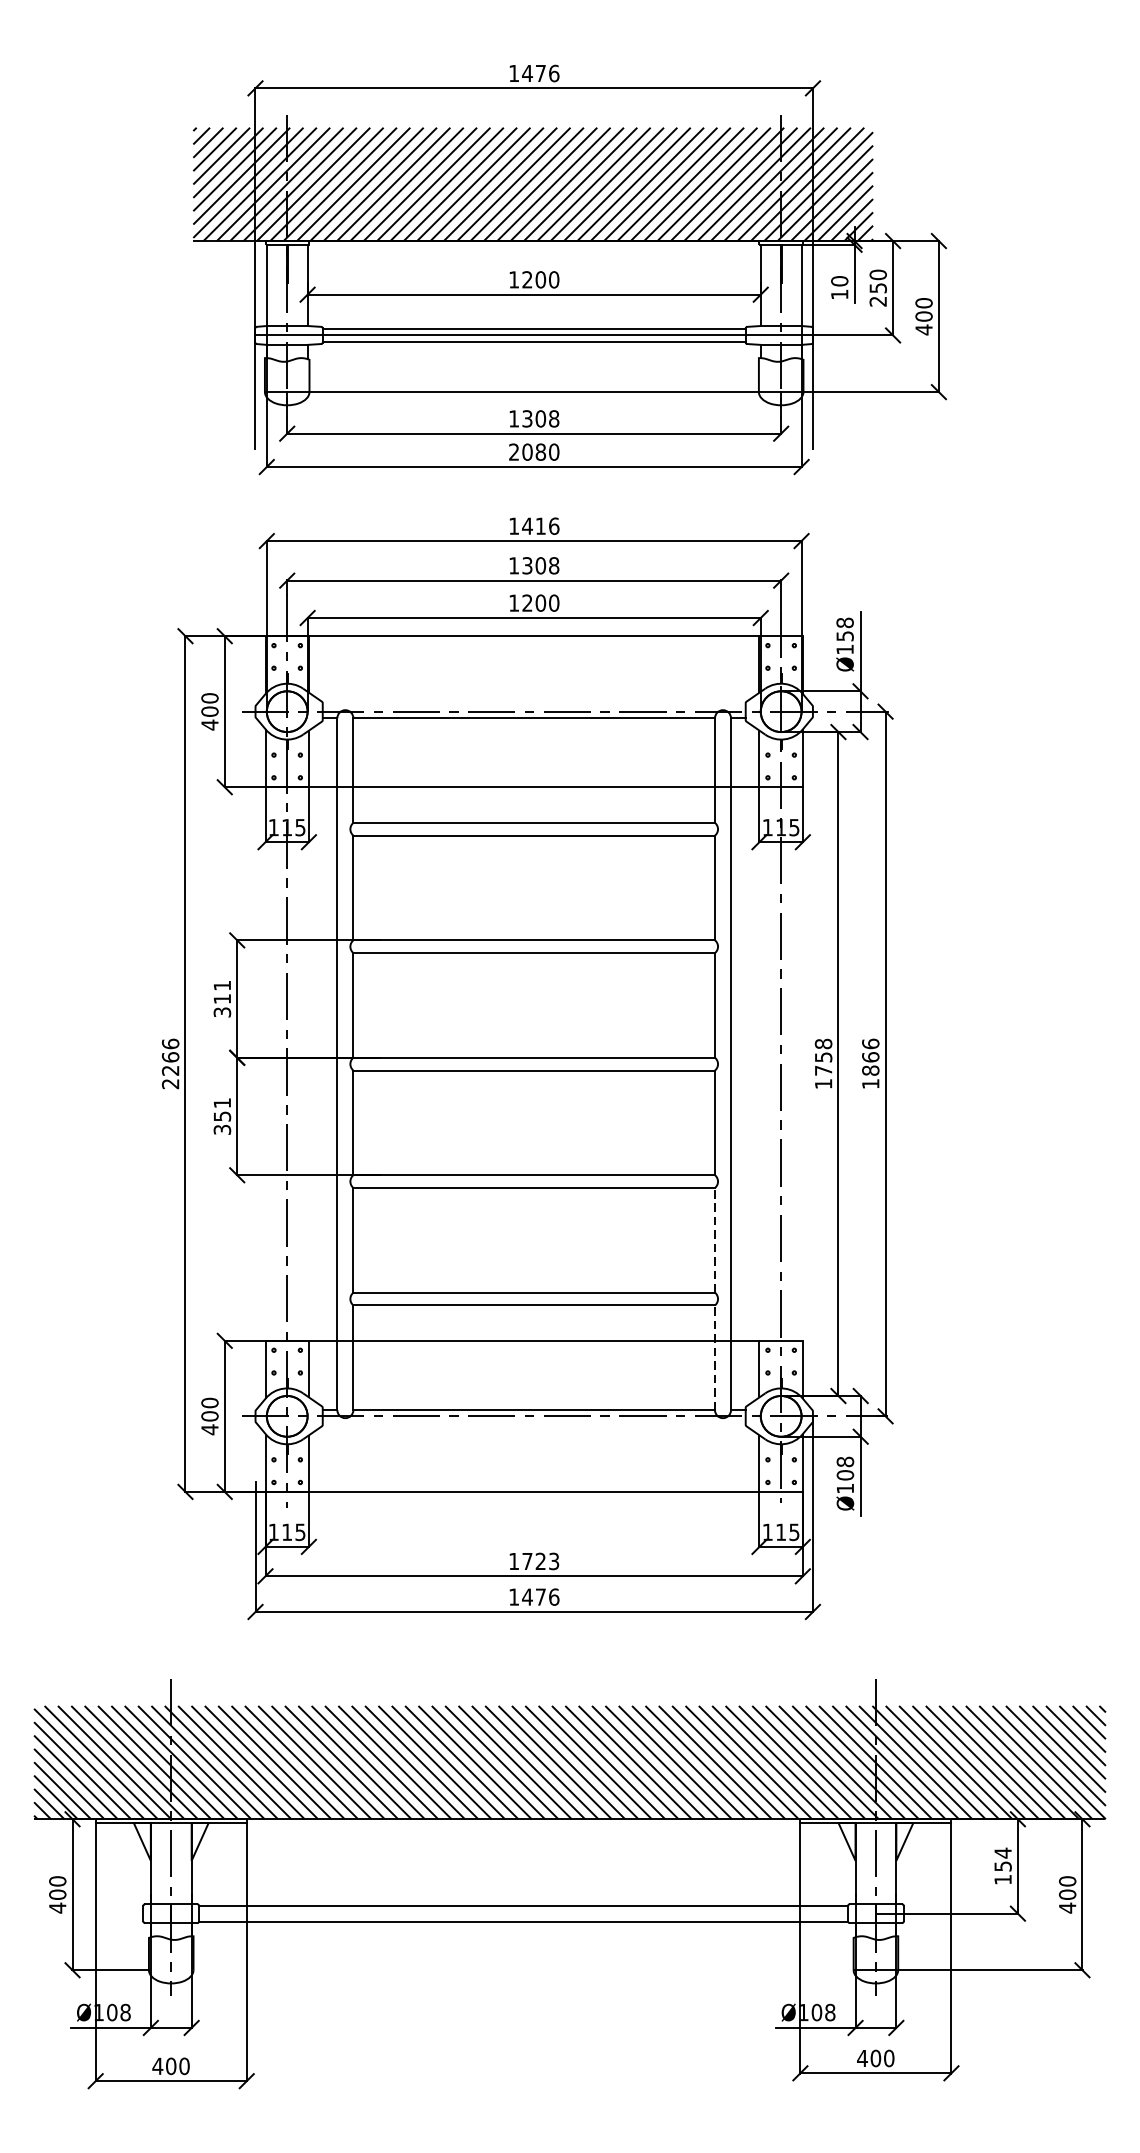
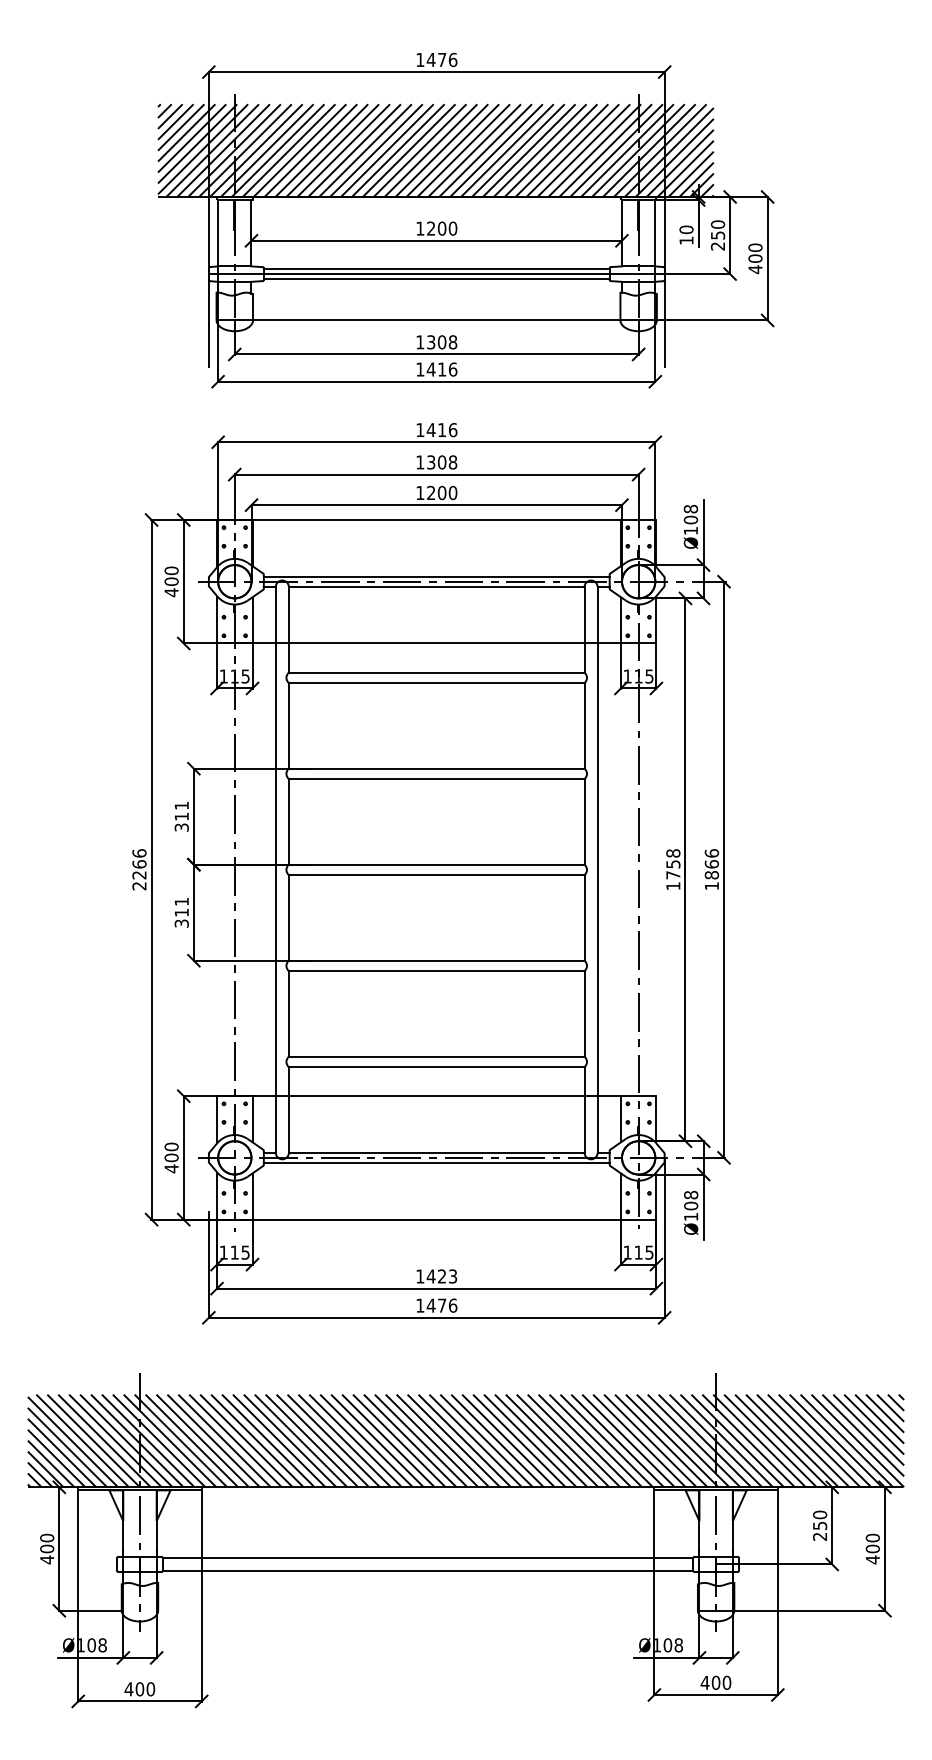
text: (533, 452) -> (436, 369), 2080 -> 1416
text: (844, 635) -> (690, 519), Ø158 -> Ø108
line: (533, 705) -> (436, 576), added
text: (222, 1116) -> (181, 912), 351 -> 311
line: (714, 1239) -> (584, 1013), dashed -> solid
line: (714, 1357) -> (584, 1109), dashed -> solid
line: (533, 1423) -> (436, 1163), added
text: (526, 1561) -> (430, 1276), 1723 -> 1423
text: (1003, 1866) -> (820, 1525), 154 -> 250

